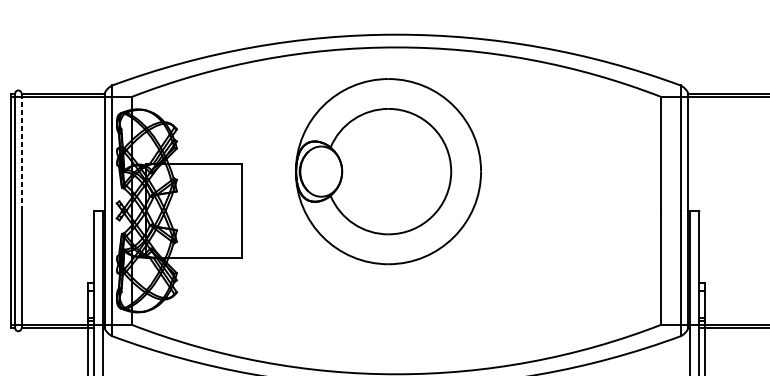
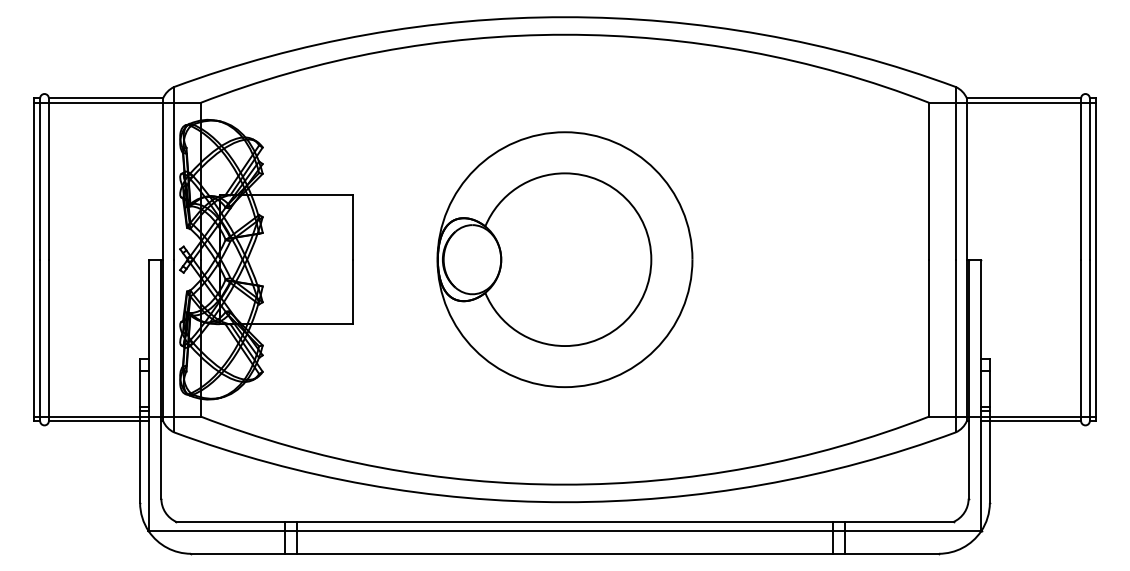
line: (21, 152) -> (48, 179), dashed -> solid
part: (388, 171) -> (564, 259), moved

